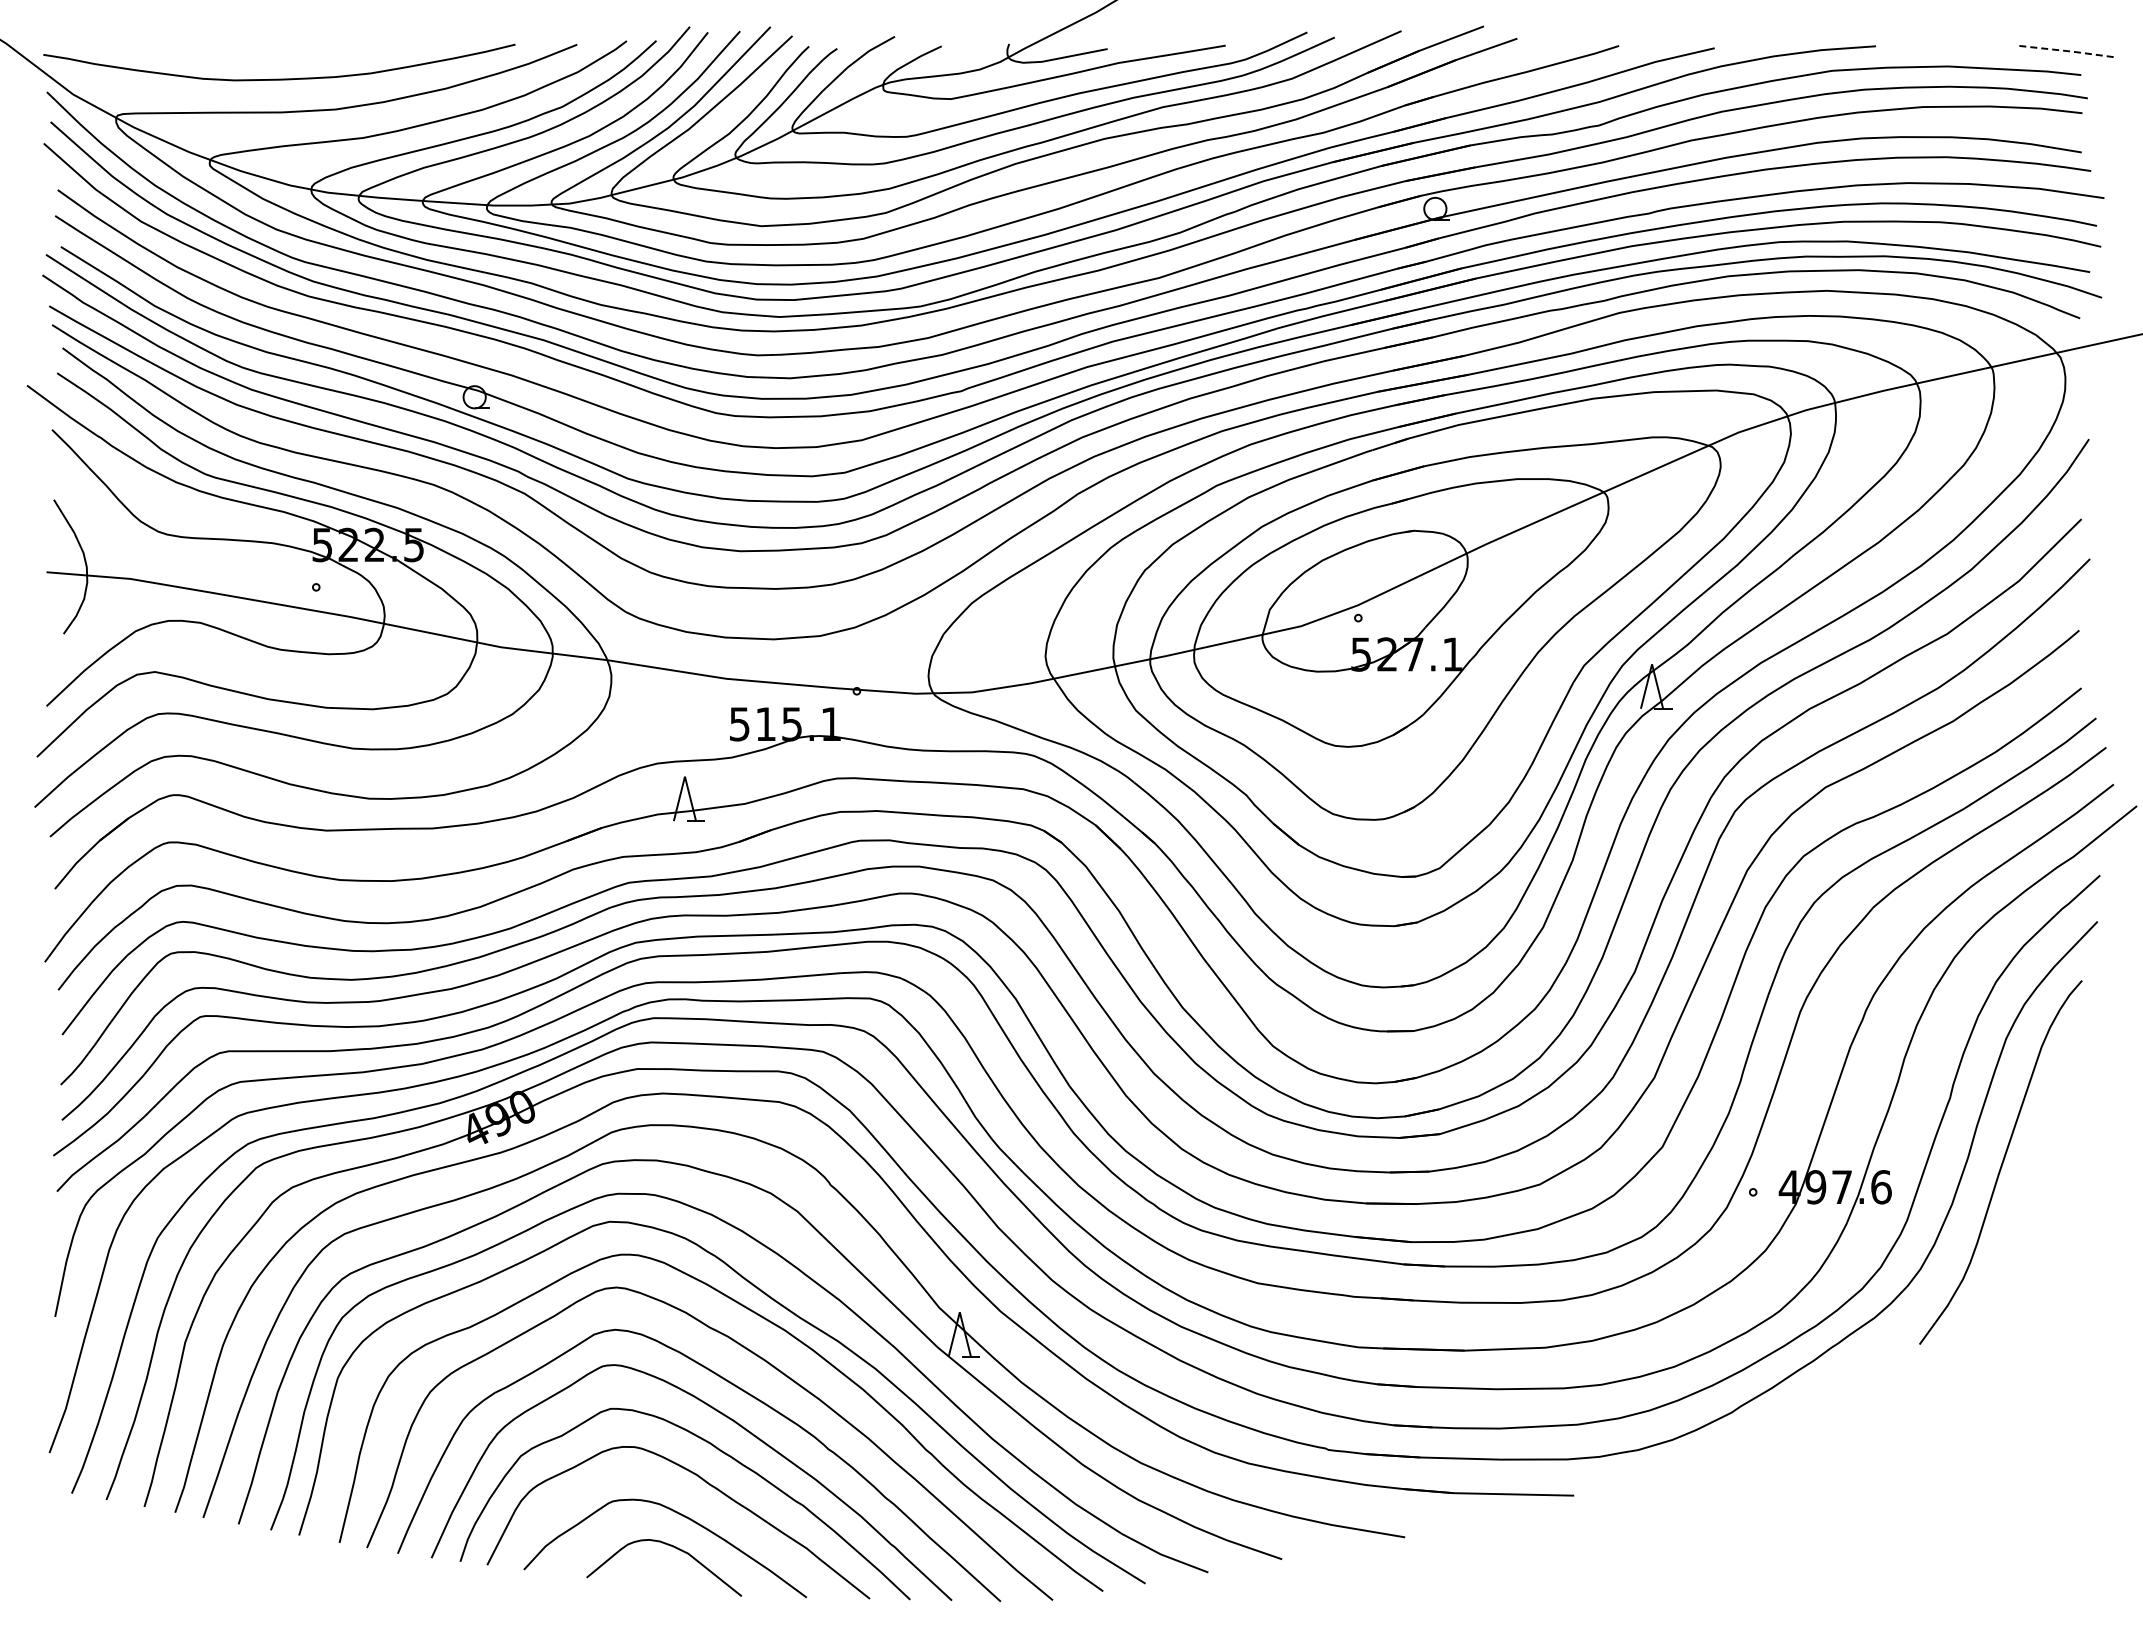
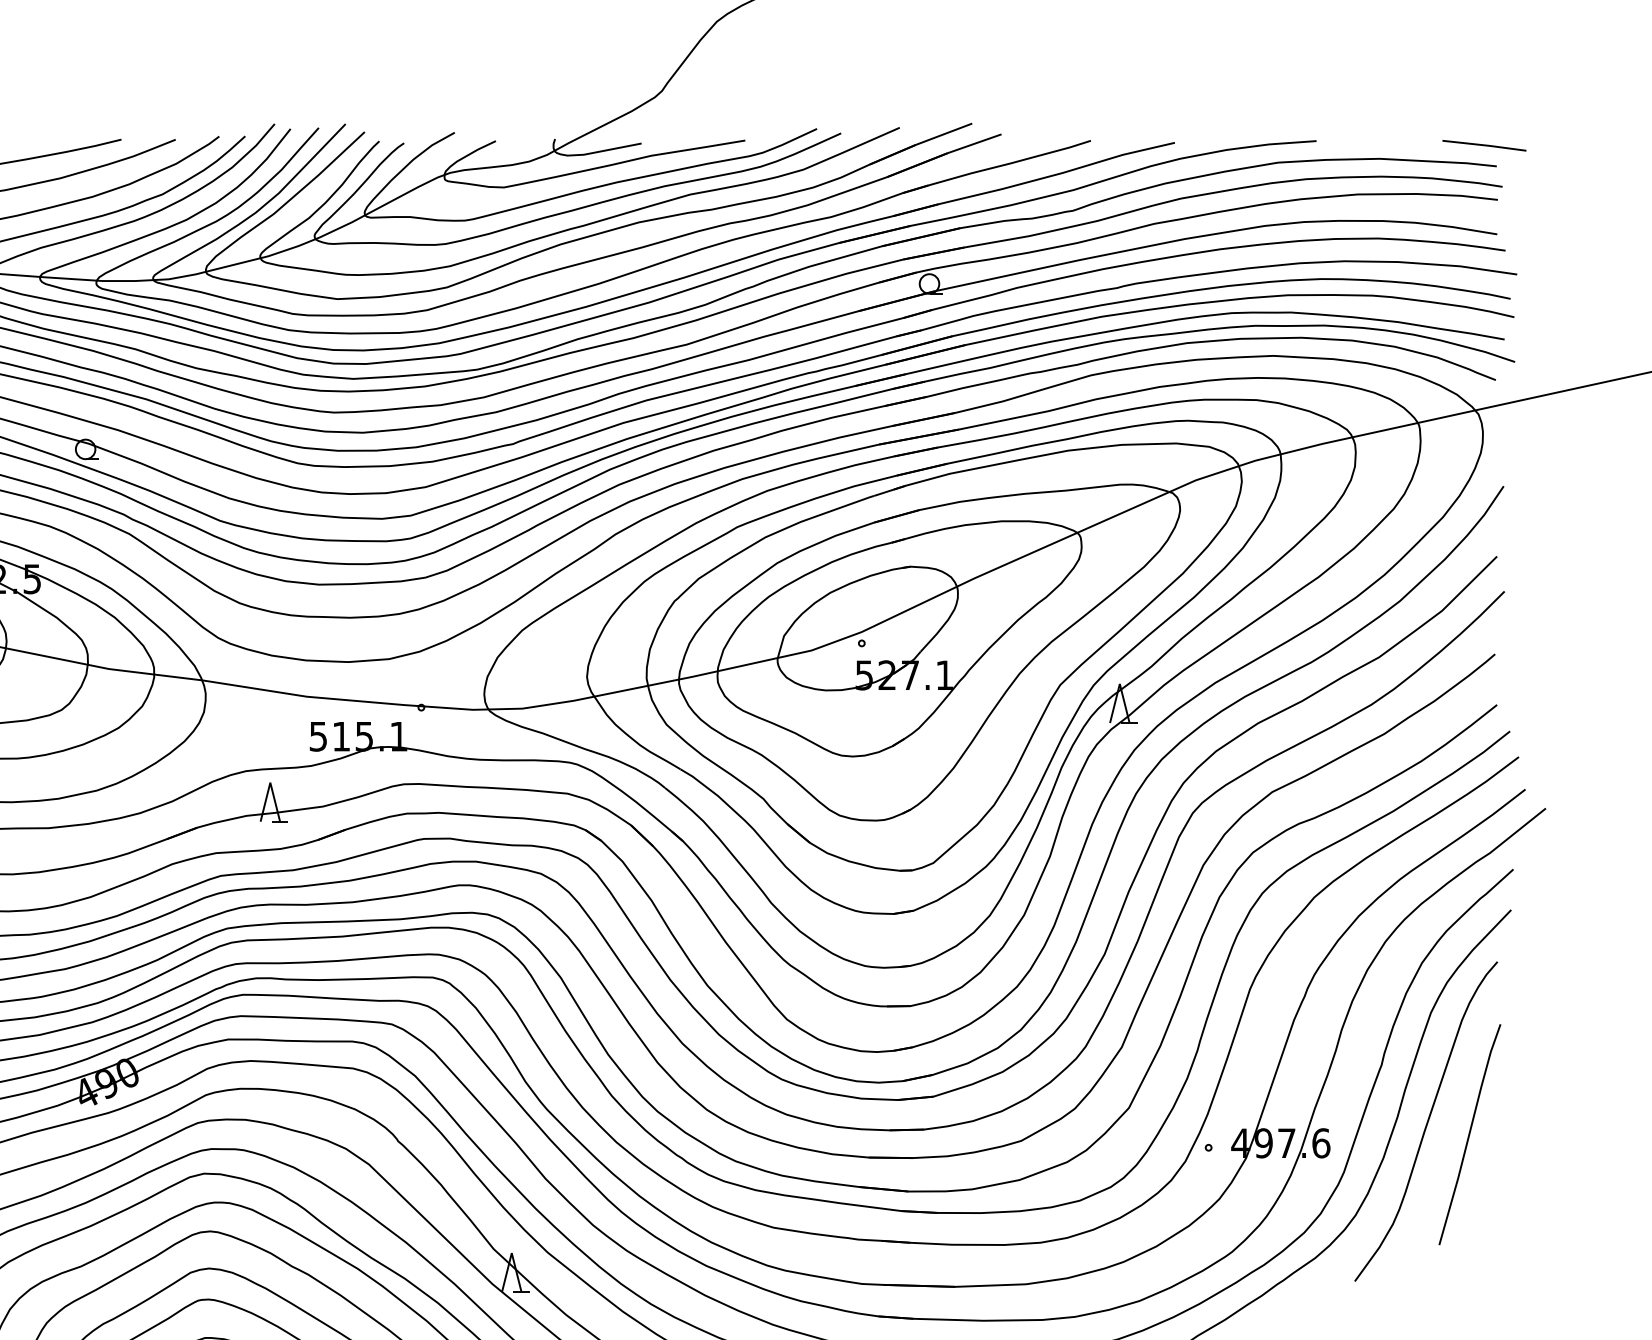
line: (2067, 51) -> (1484, 145), dashed -> solid
curve: (2050, 1177) -> (1469, 1134), added

